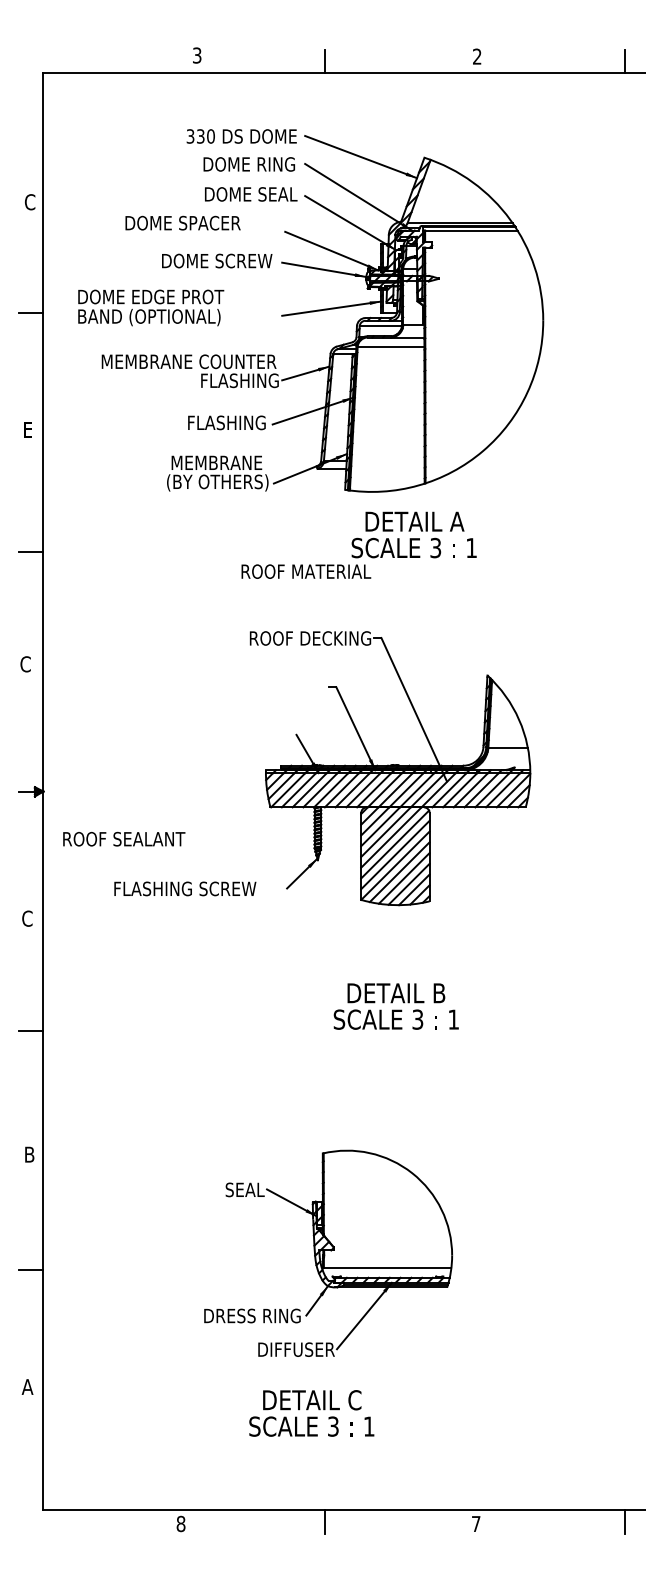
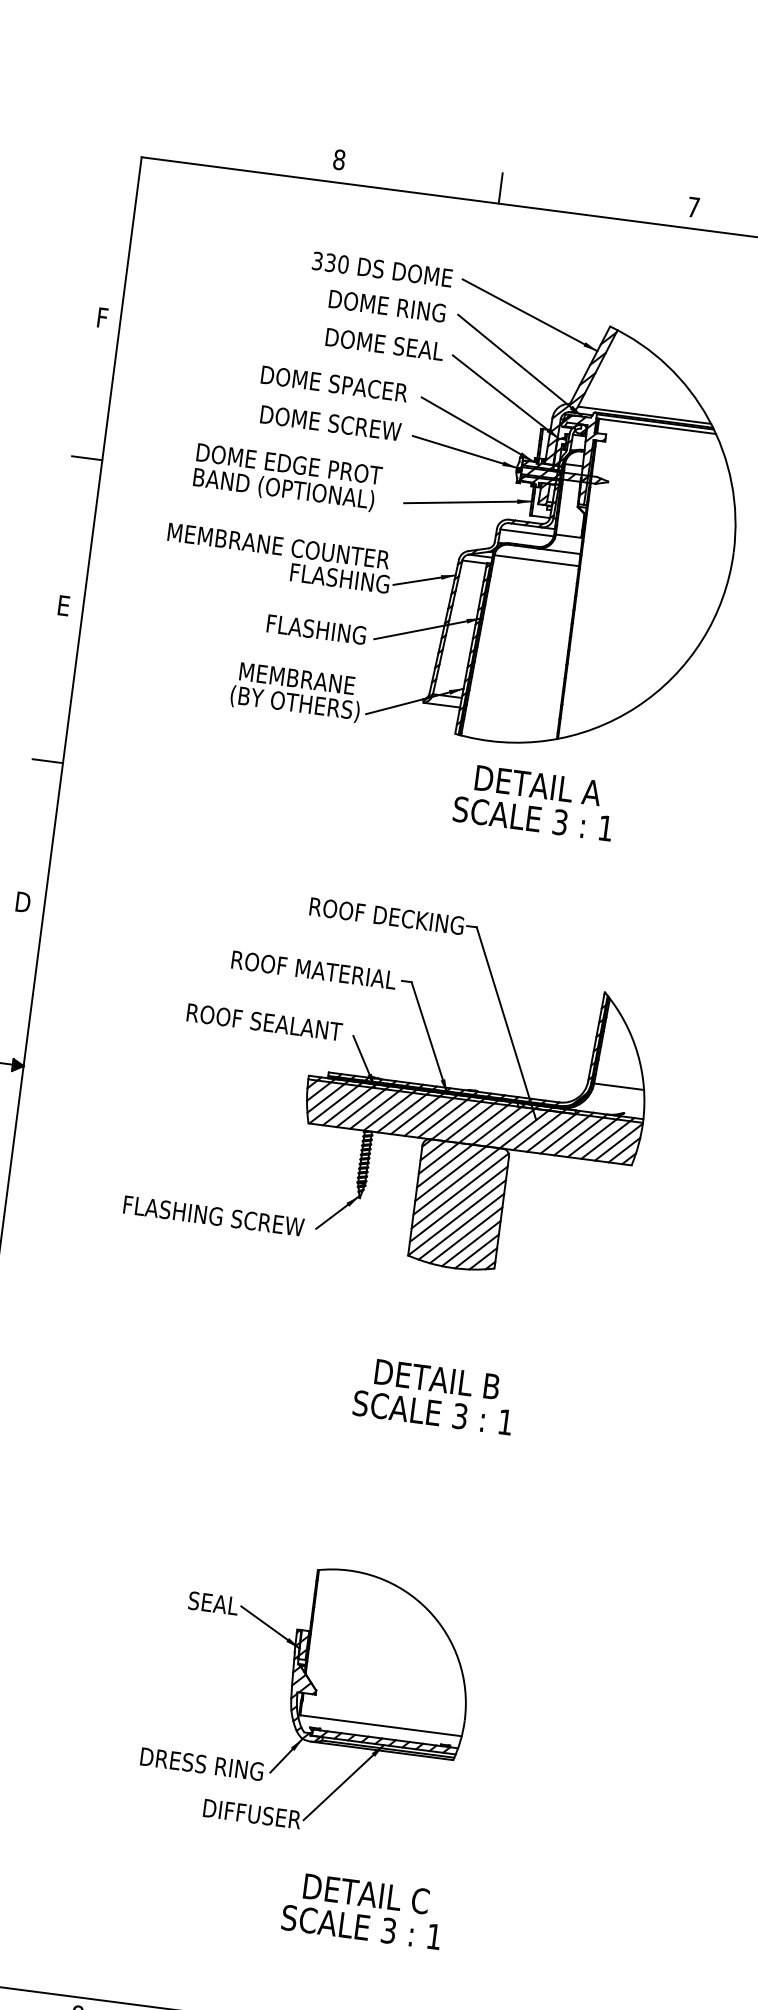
text: (196, 55) -> (338, 159), 3 -> 8
text: (477, 56) -> (693, 207), 2 -> 7
text: (29, 202) -> (102, 318), C -> F
text: (182, 222) -> (333, 383), moved
text: (151, 307) -> (288, 477), moved
text: (306, 571) -> (314, 969), moved
text: (25, 664) -> (21, 902), C -> D
text: (124, 838) -> (265, 1021), moved
text: (185, 888) -> (214, 1215), moved
text: (311, 1413) -> (363, 1910), moved

